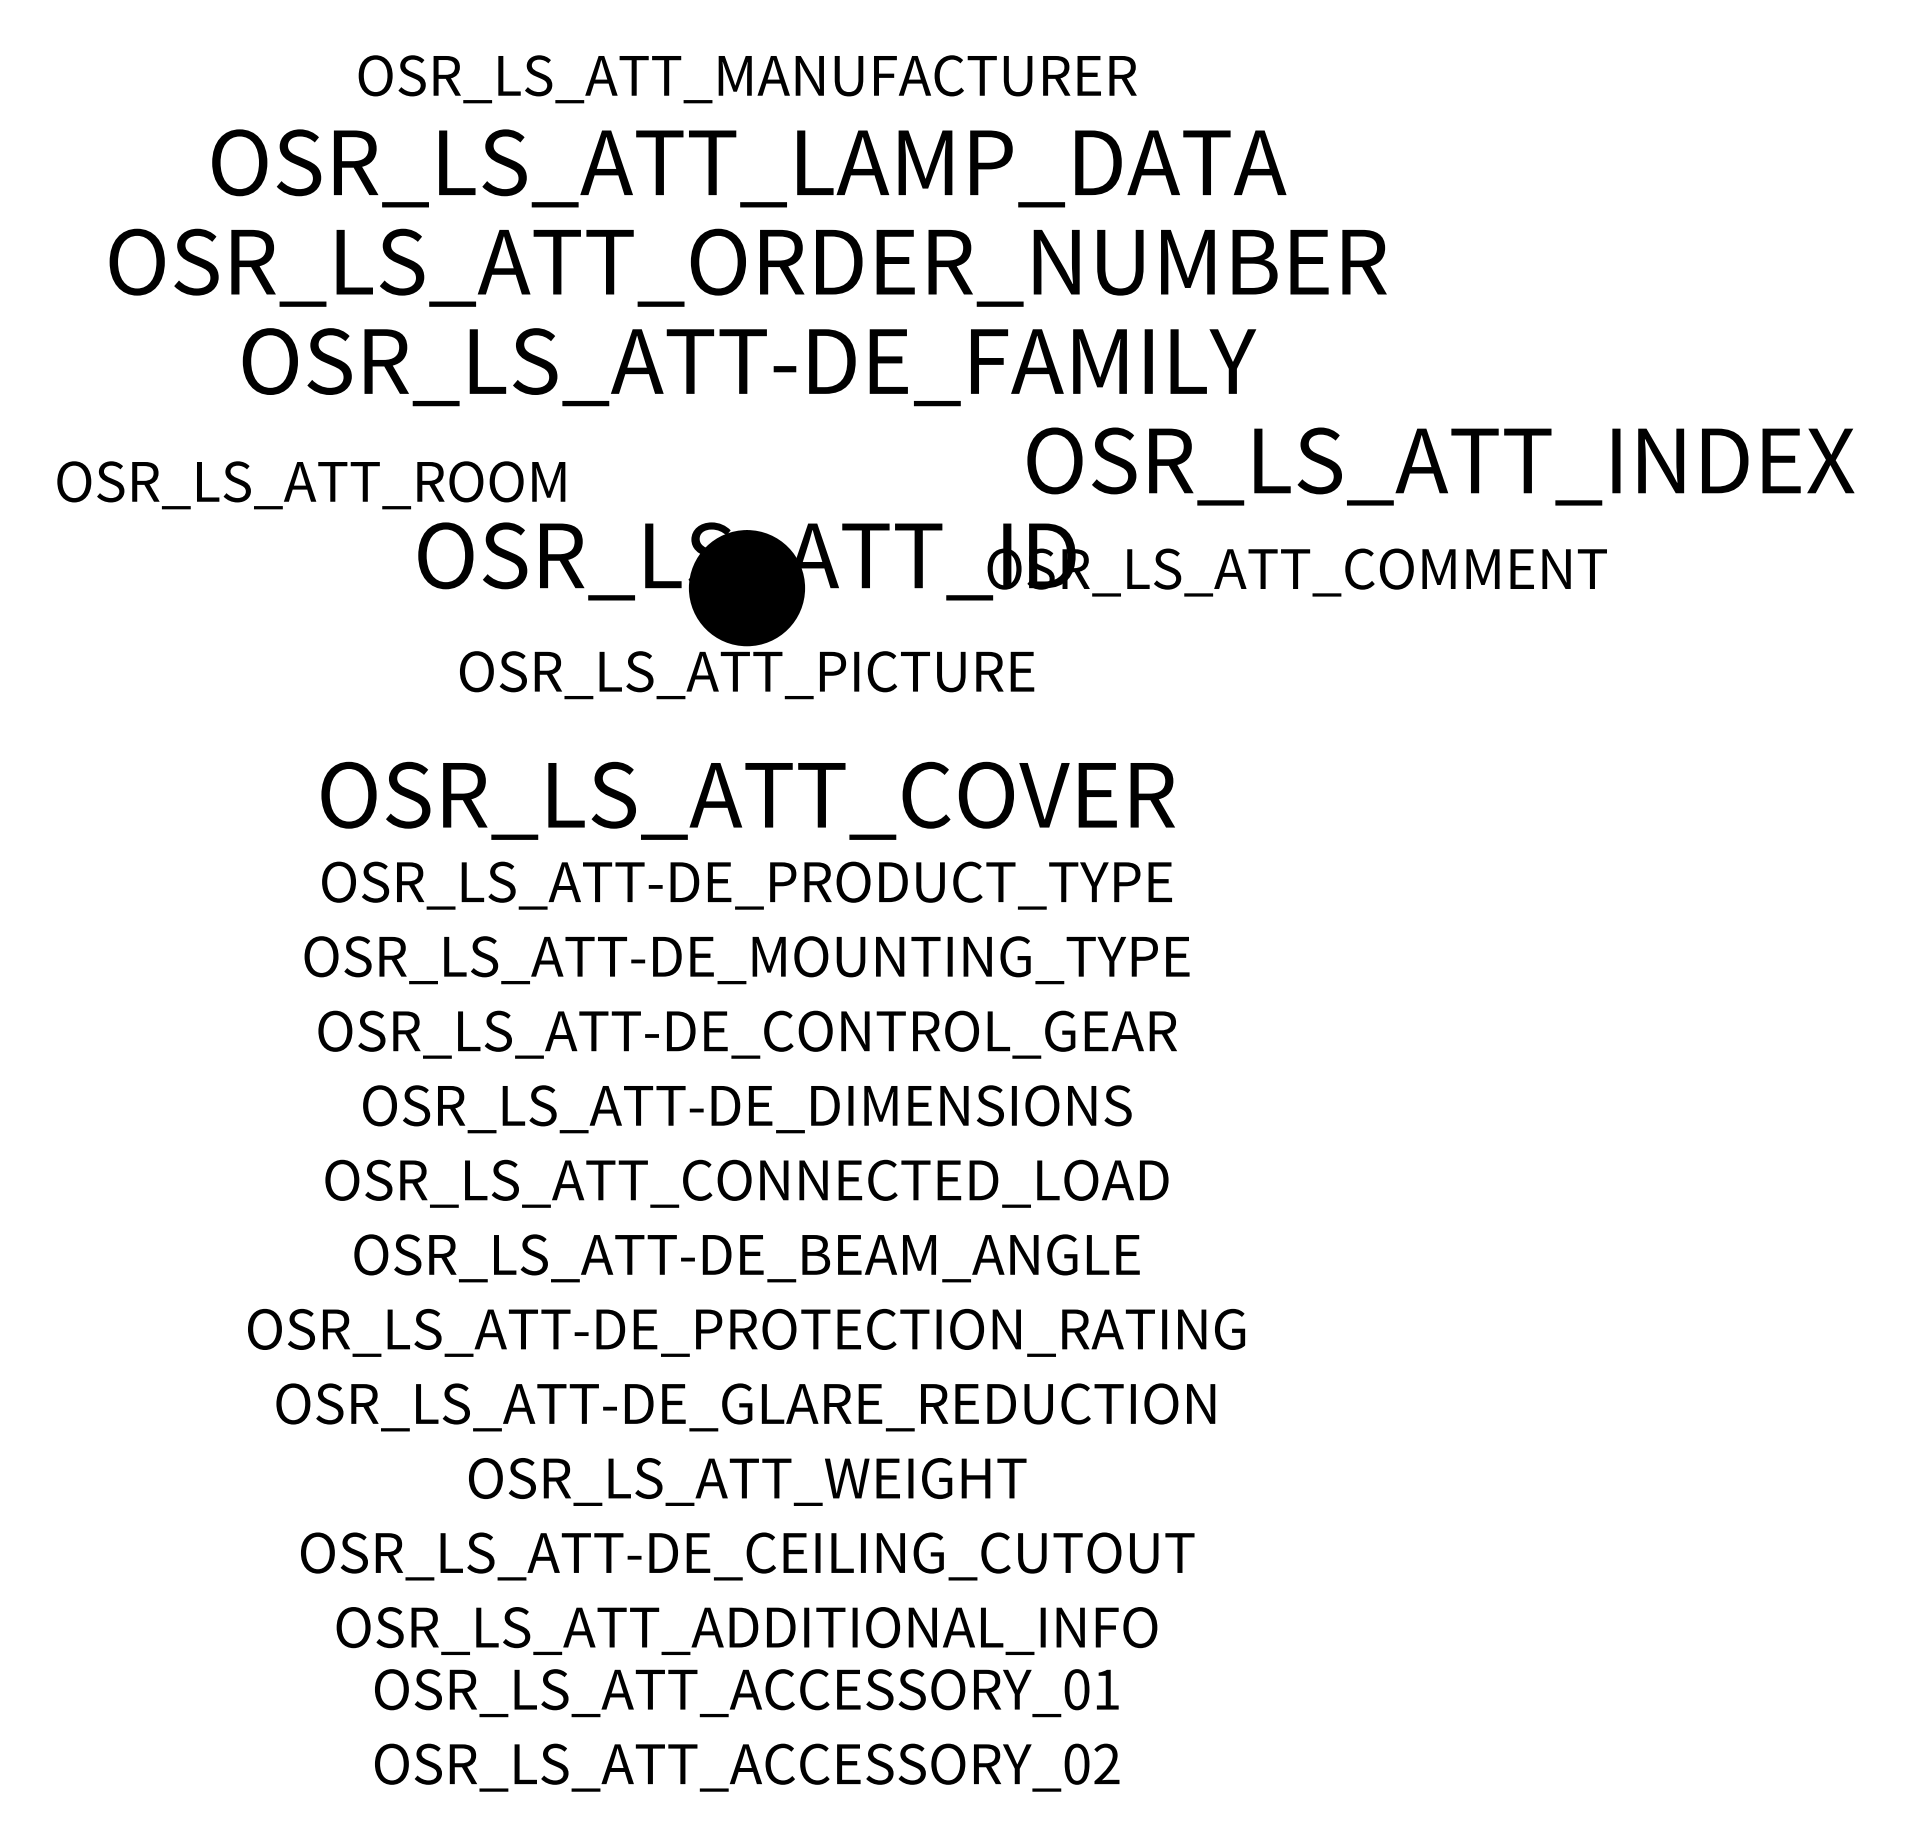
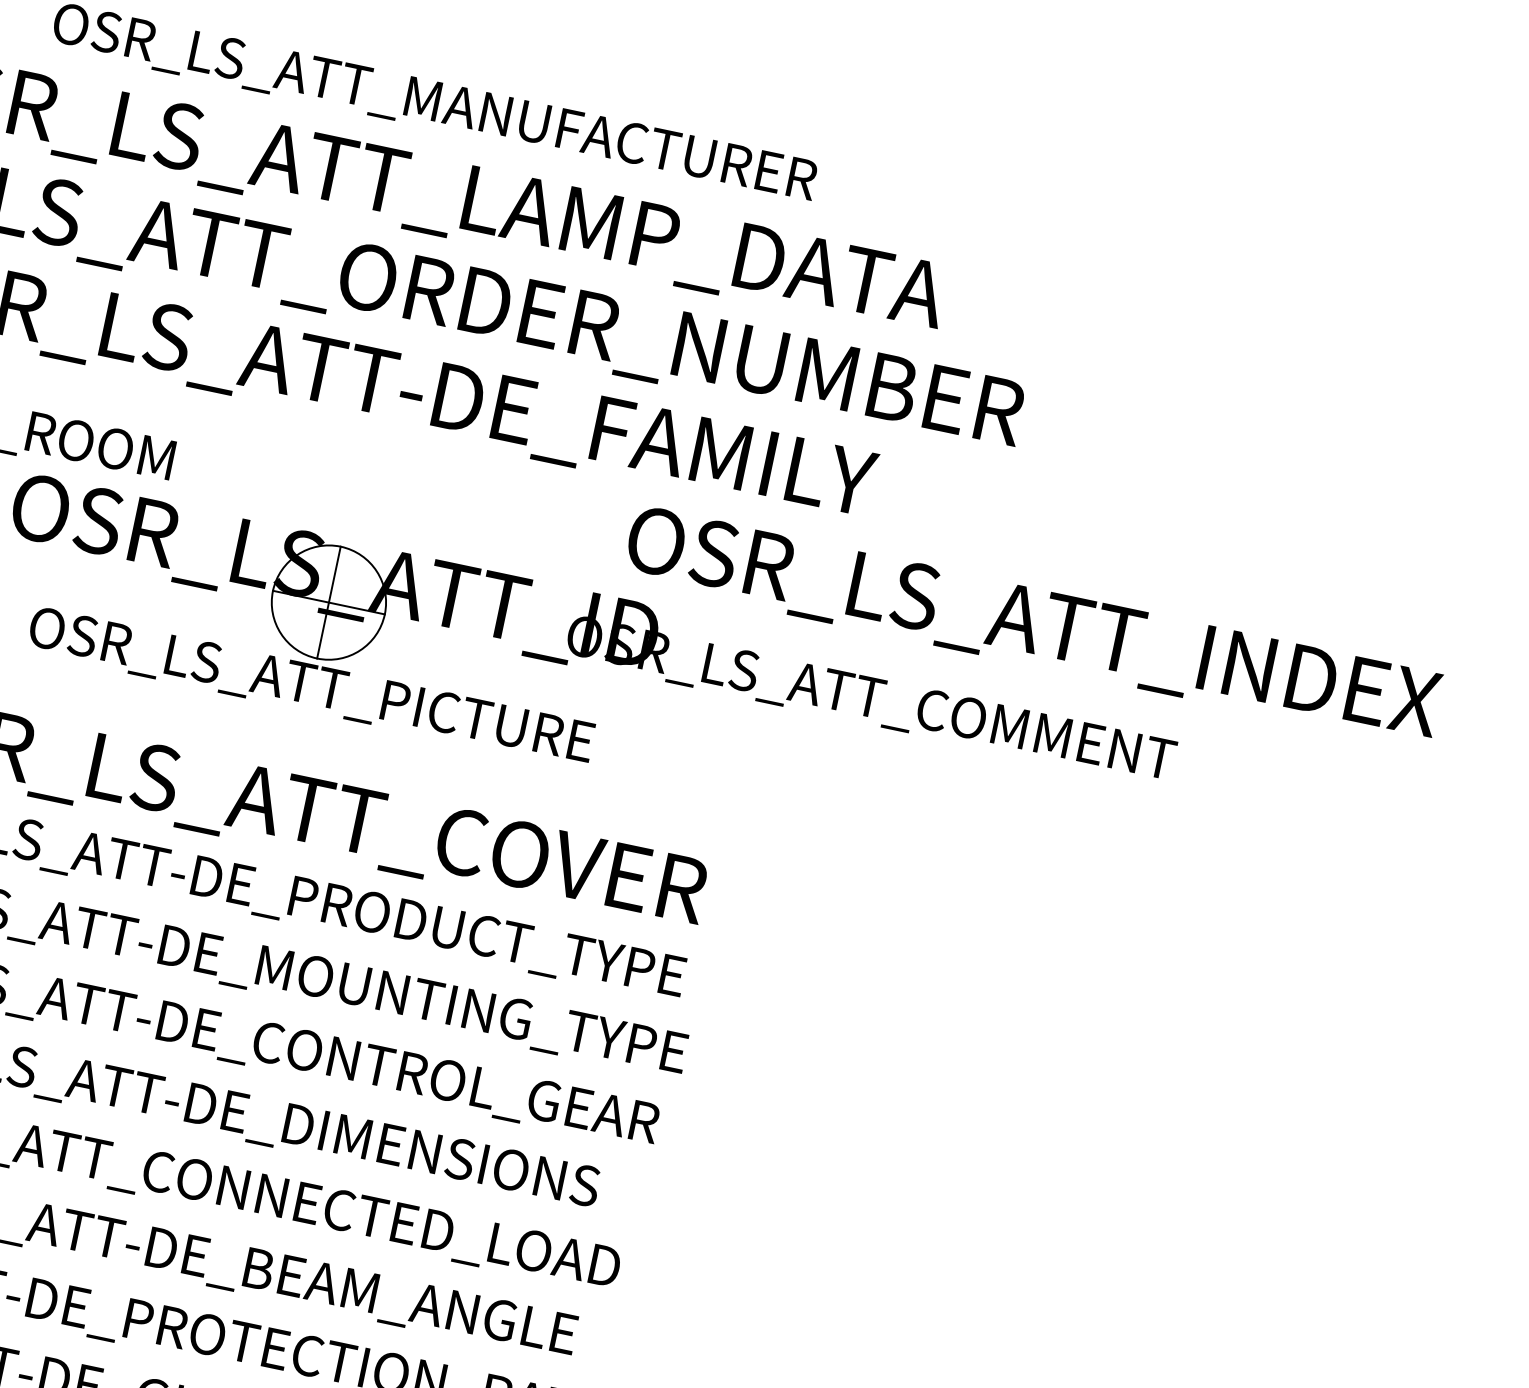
fill: (746, 588) -> (328, 602), removed

